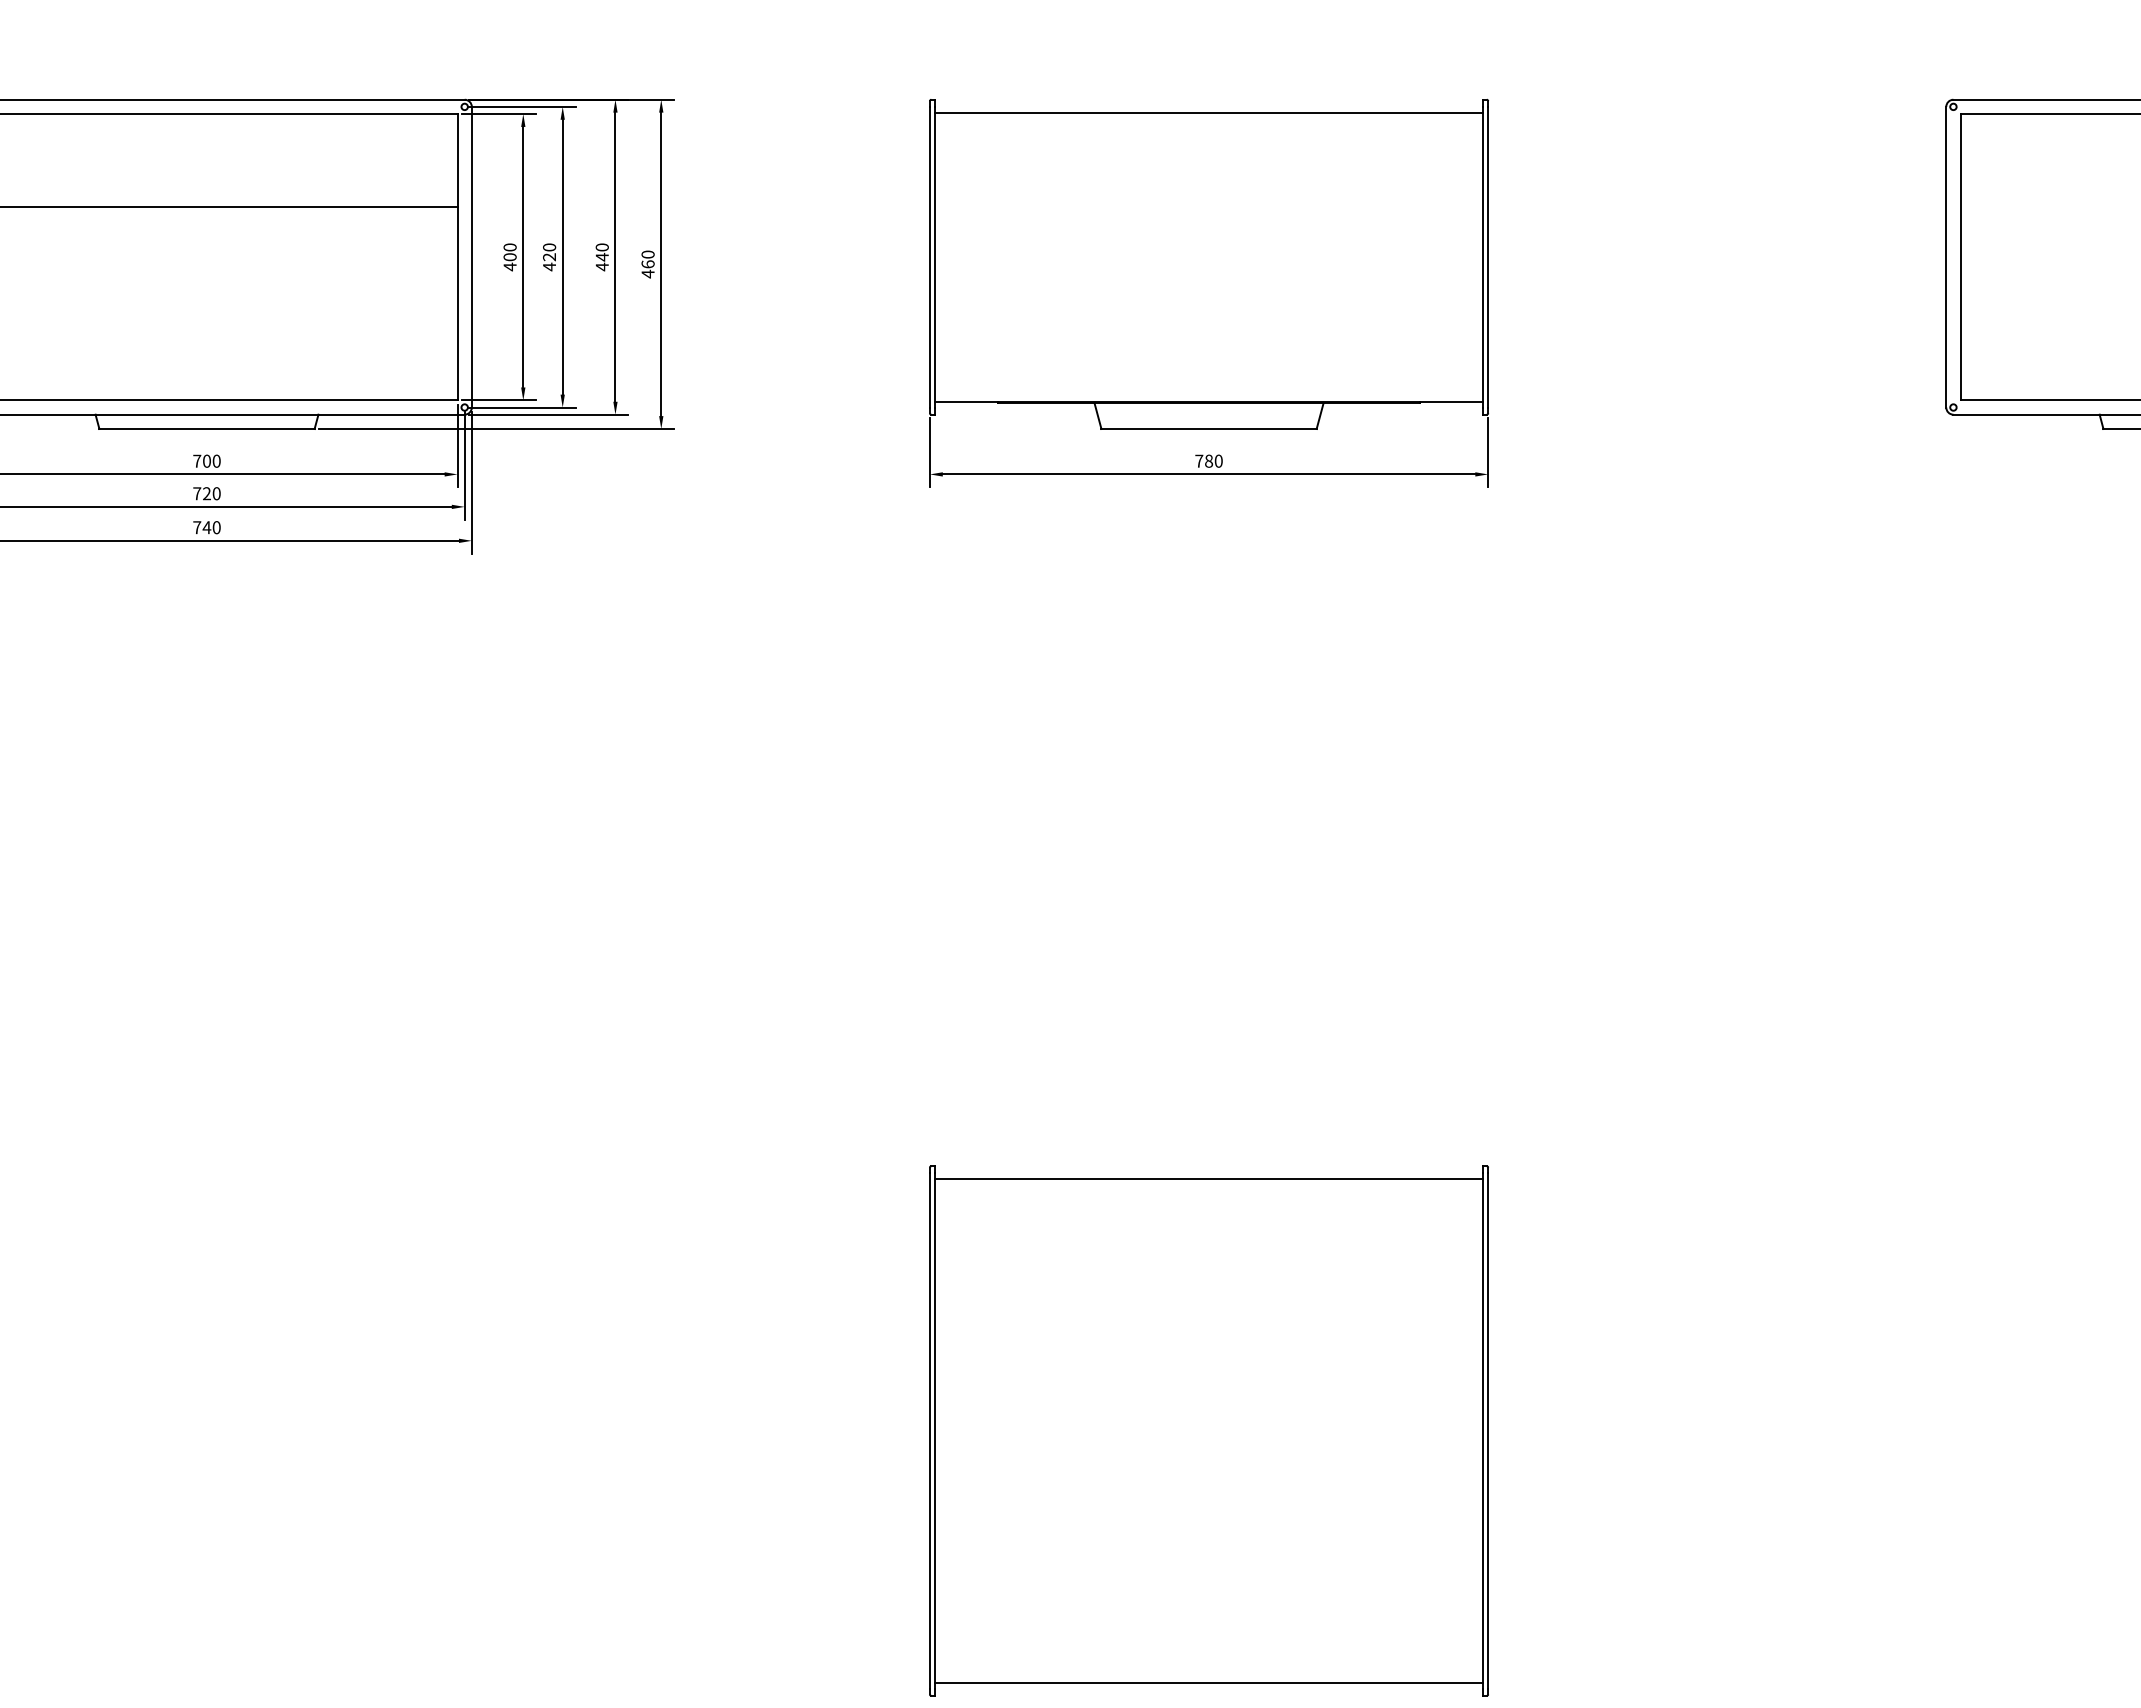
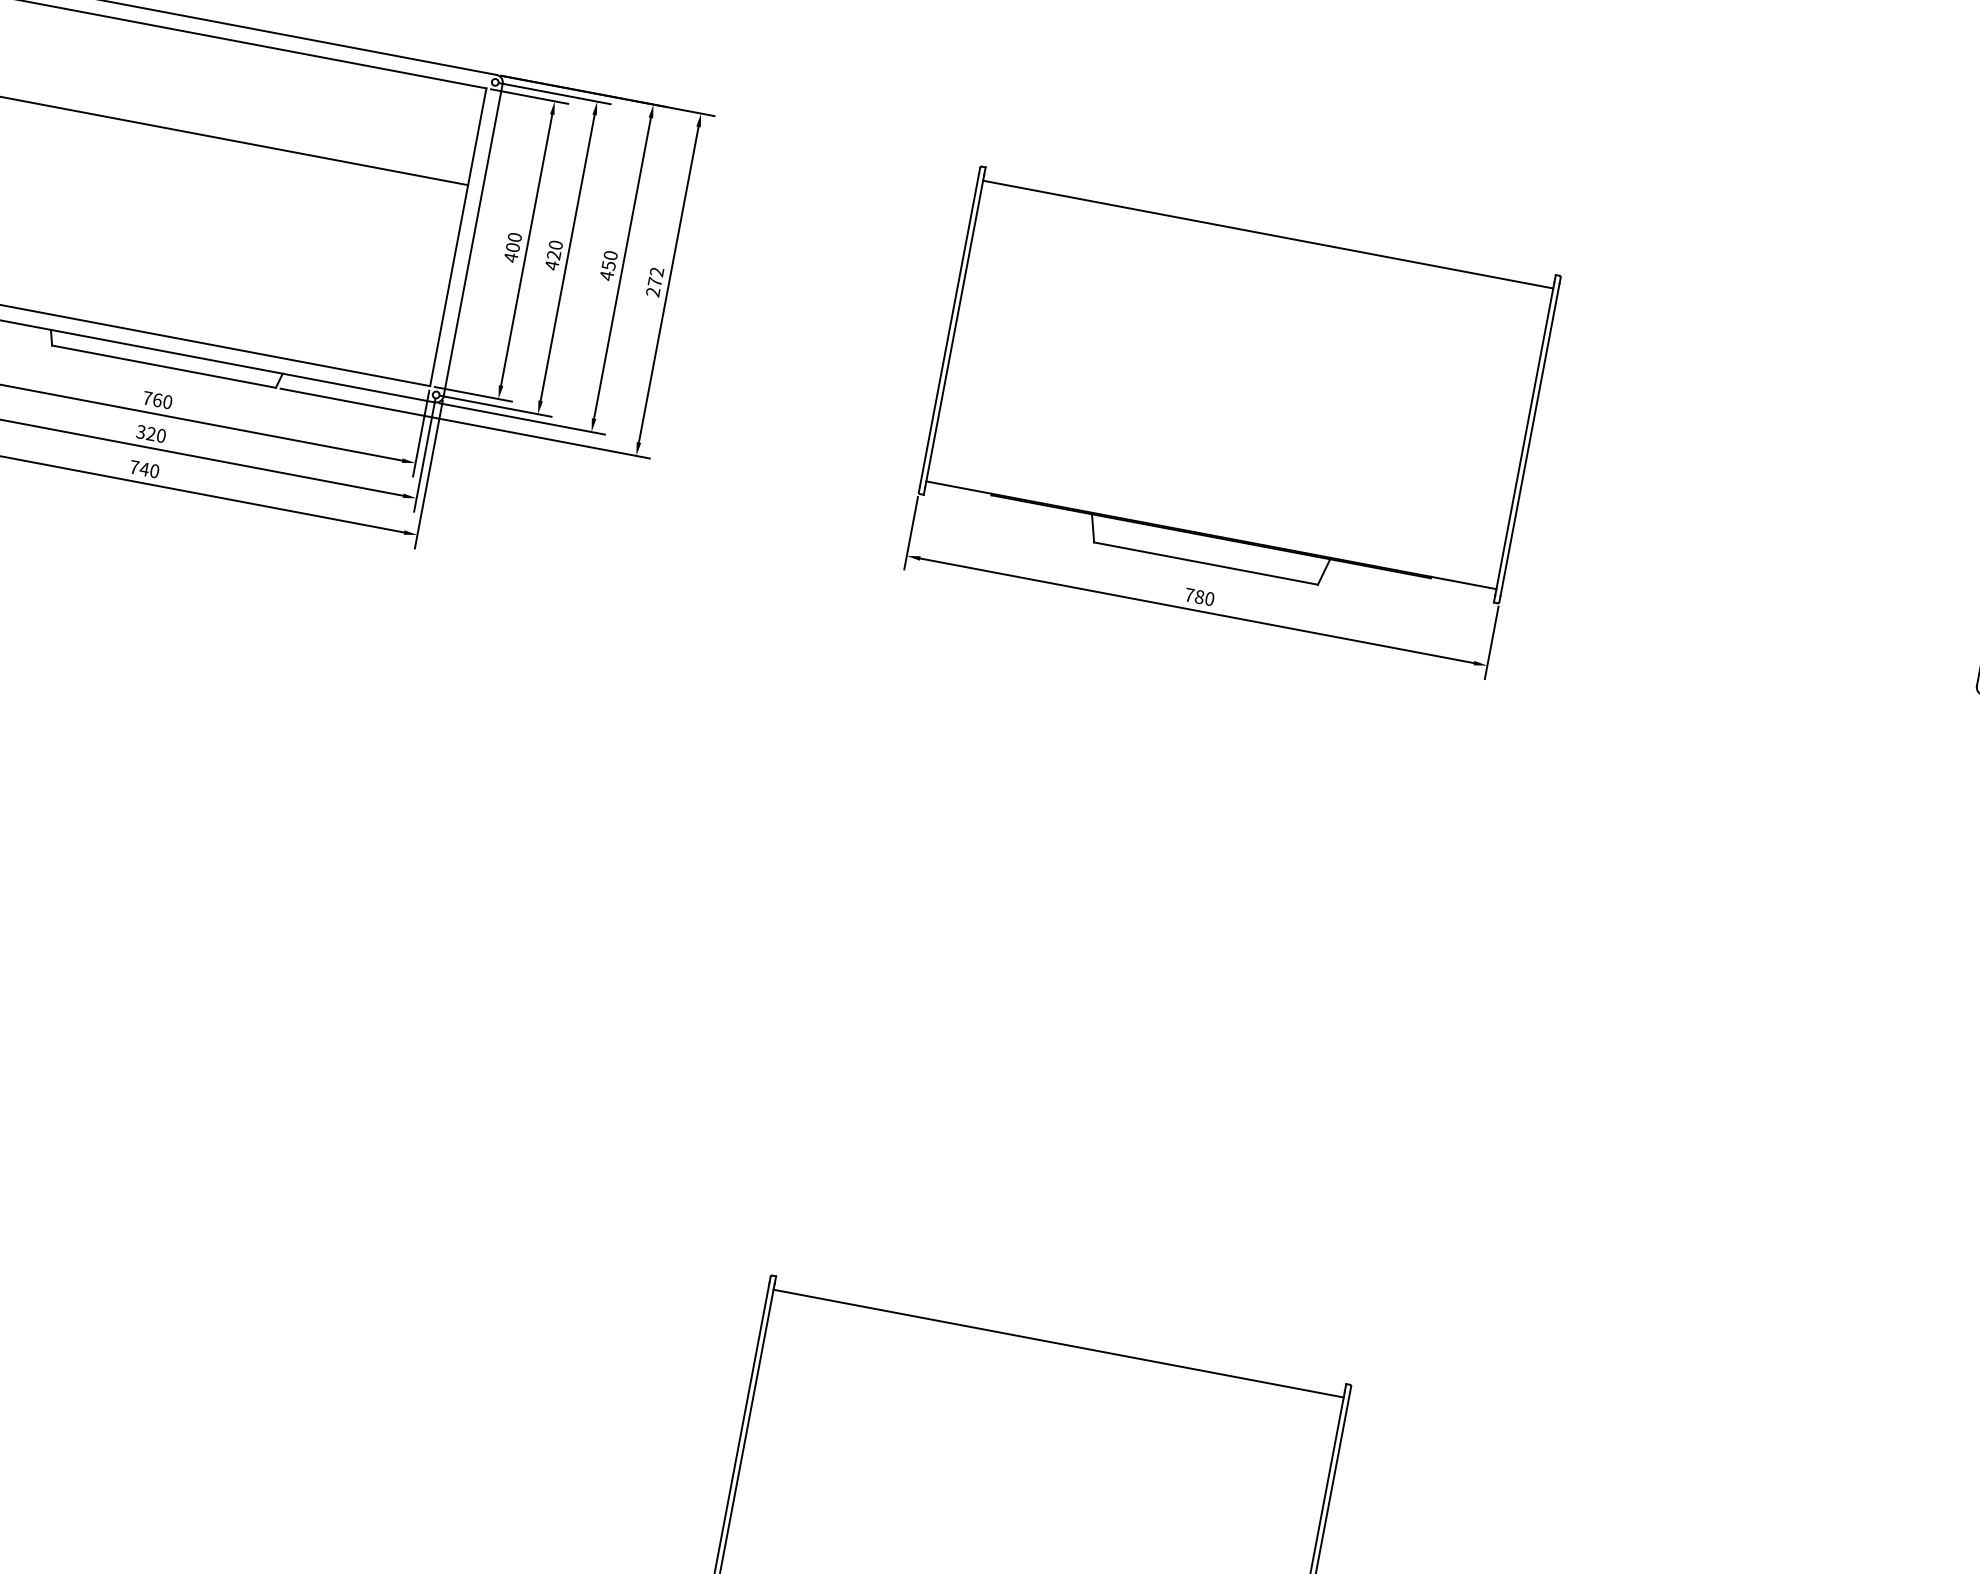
text: (601, 256) -> (608, 264), 440 -> 450
text: (647, 264) -> (654, 282), 460 -> 272
text: (207, 460) -> (158, 399), 700 -> 760
text: (197, 493) -> (141, 431), 720 -> 320

